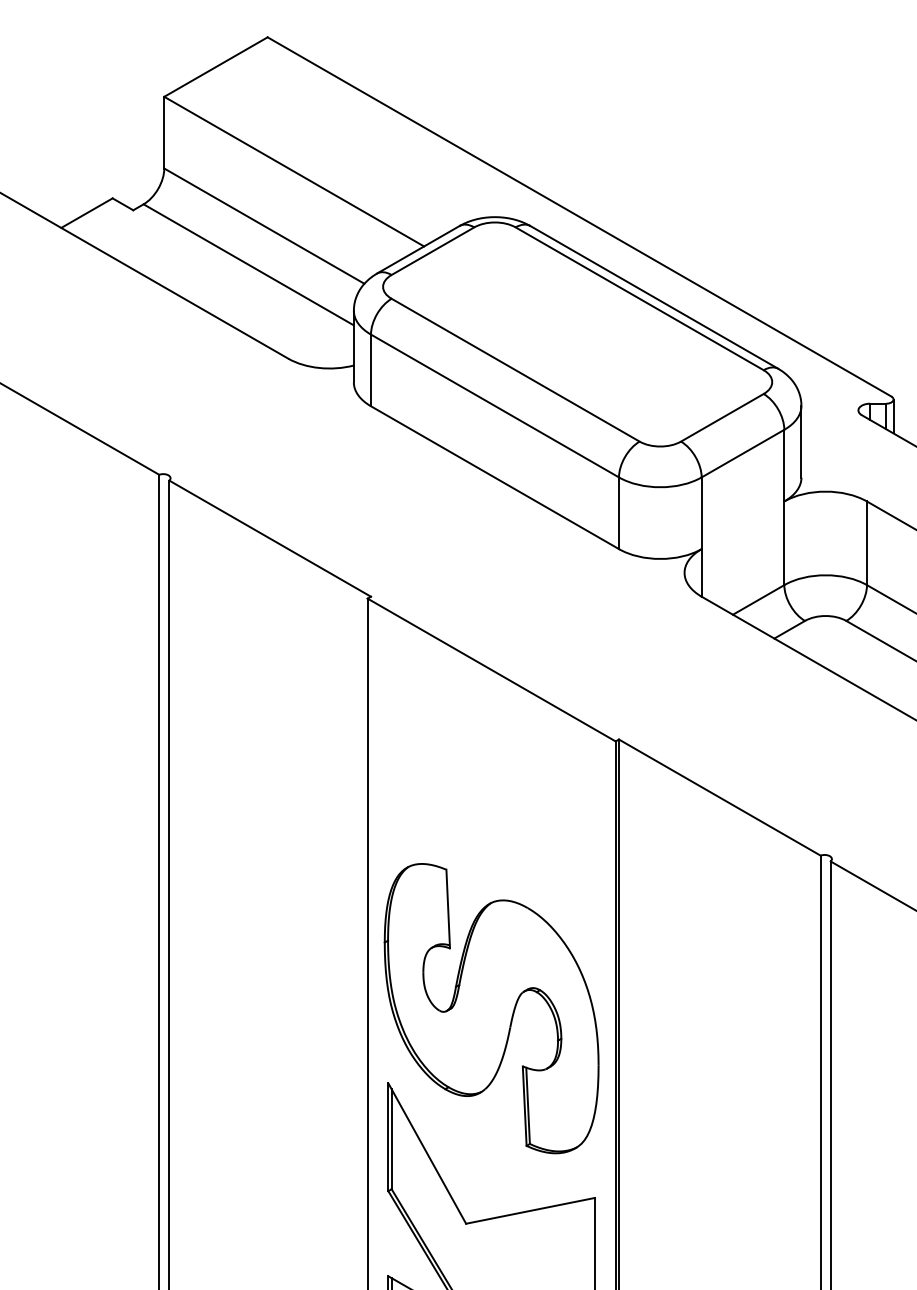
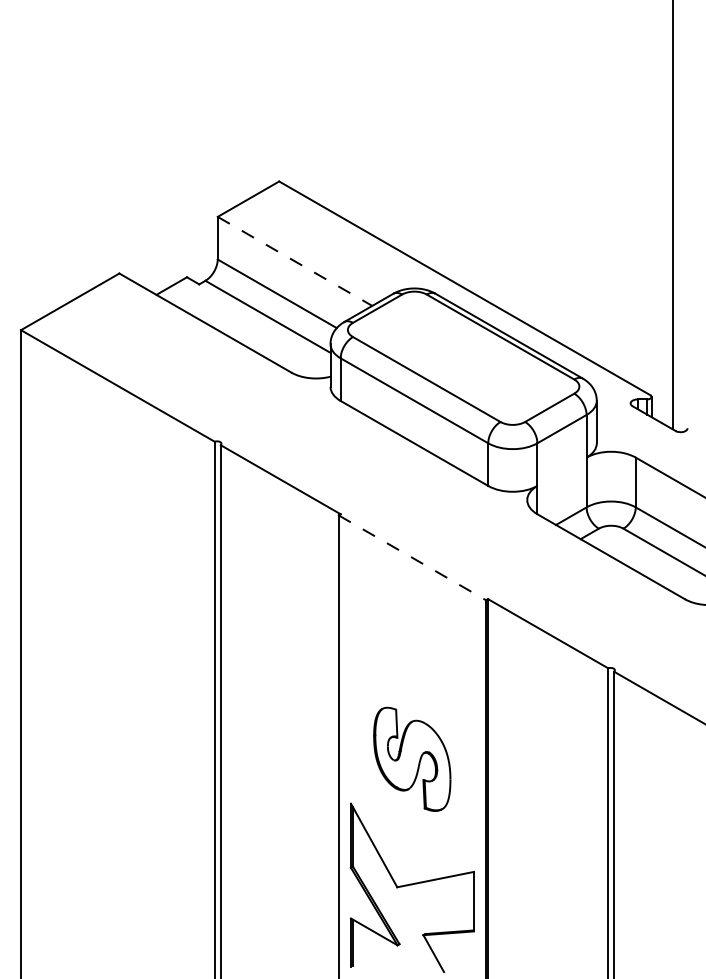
line: (295, 171) -> (295, 261), solid -> dashed
line: (491, 671) -> (412, 558), solid -> dashed
part: (490, 1008) -> (411, 759), size x0.6

